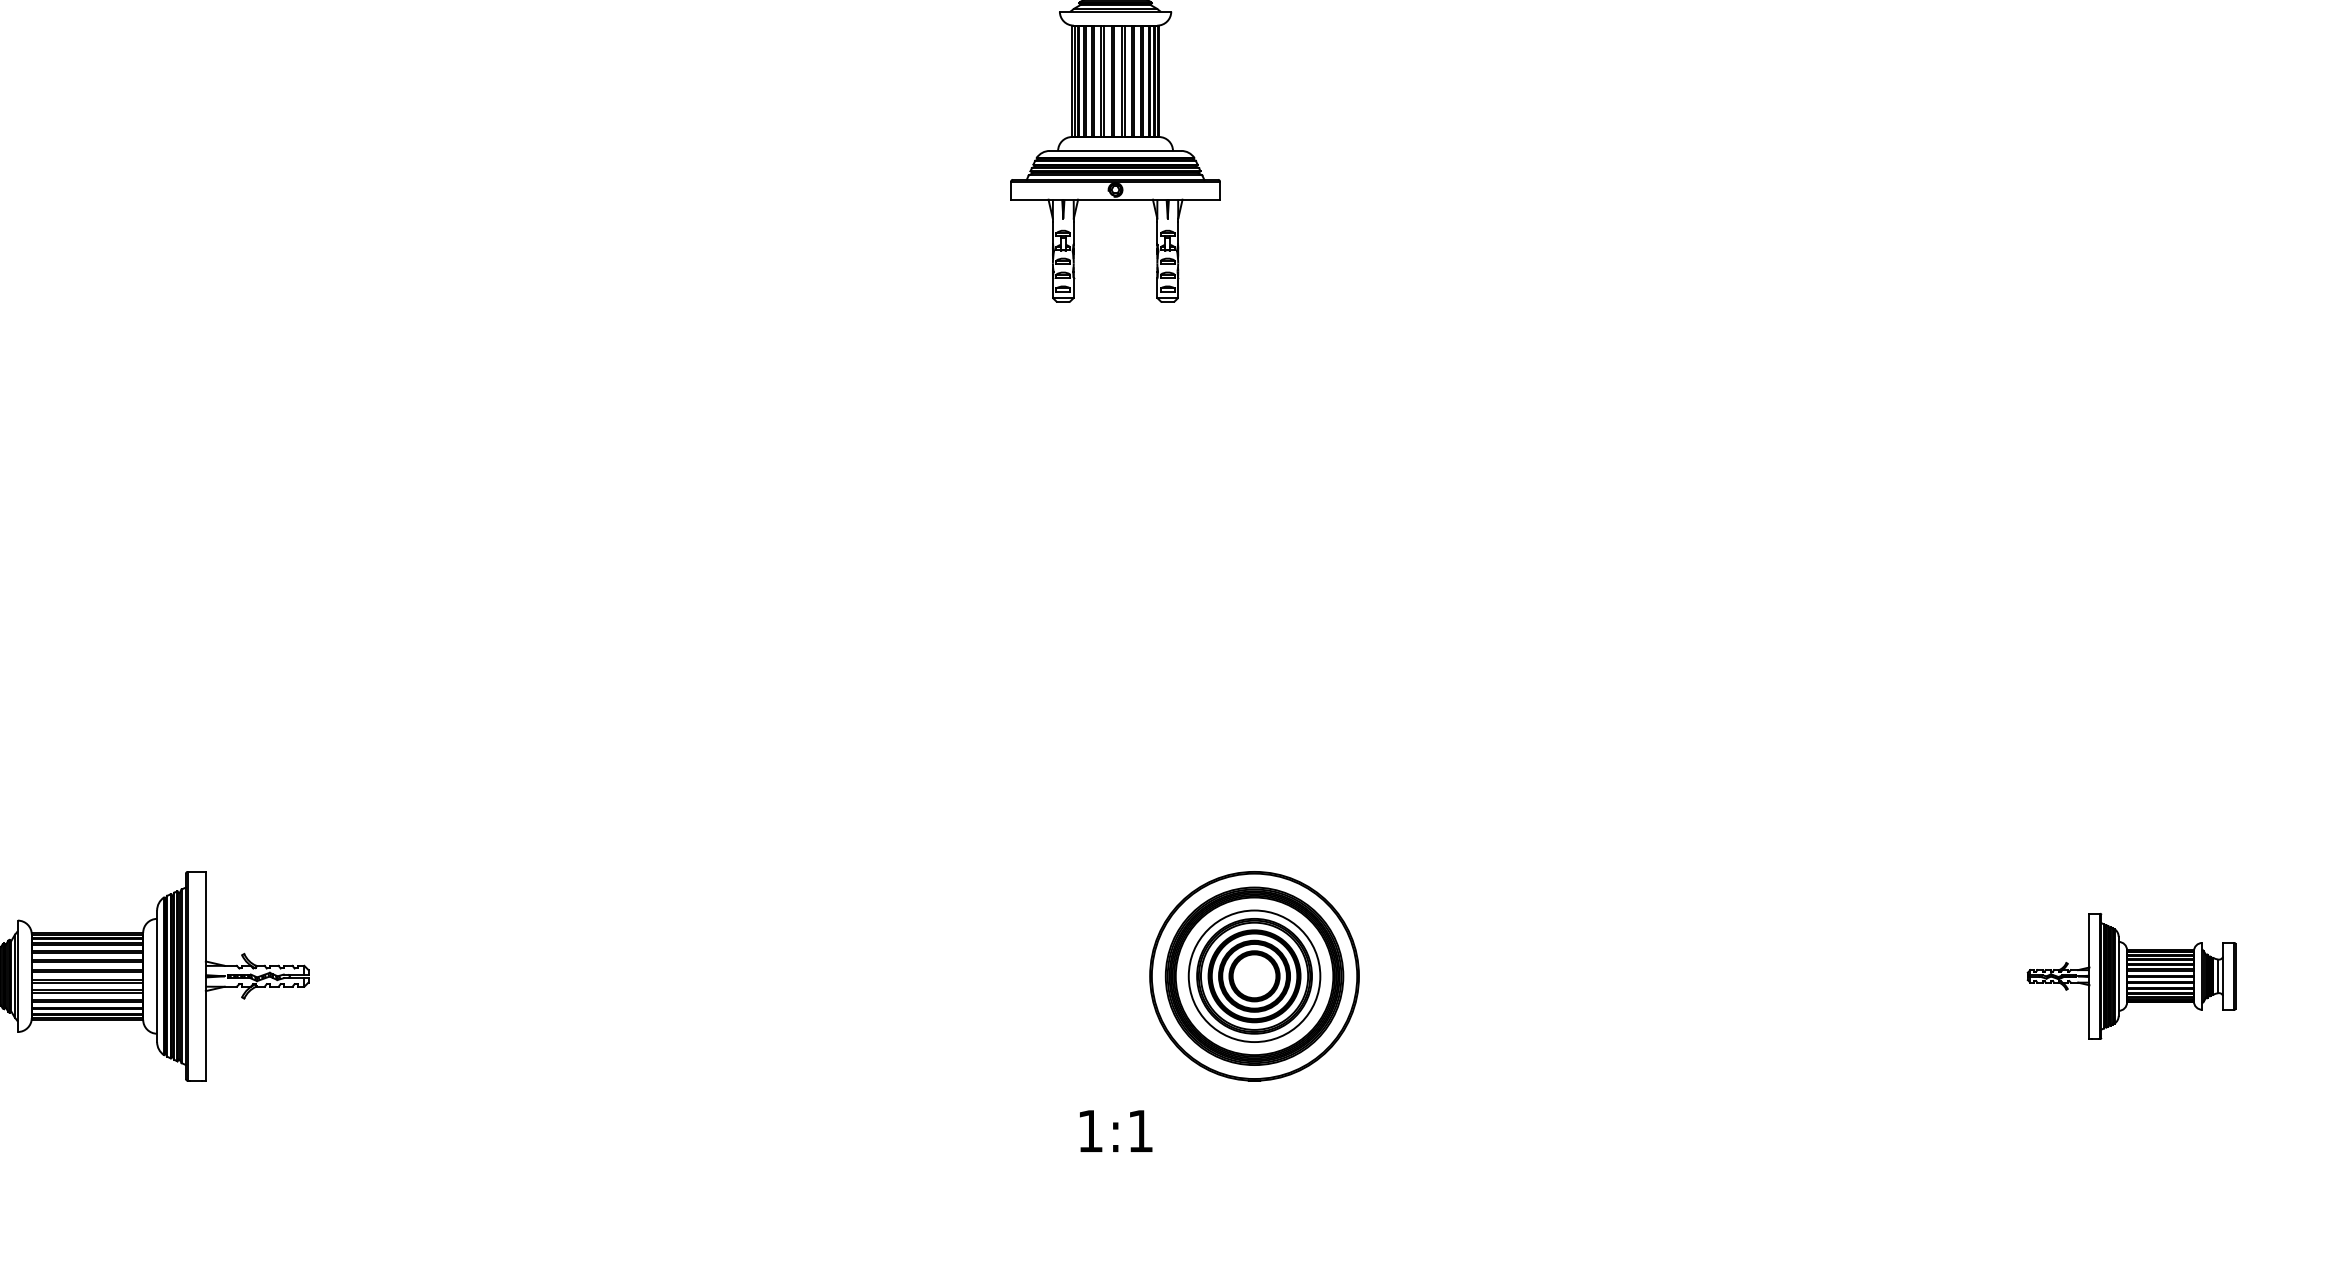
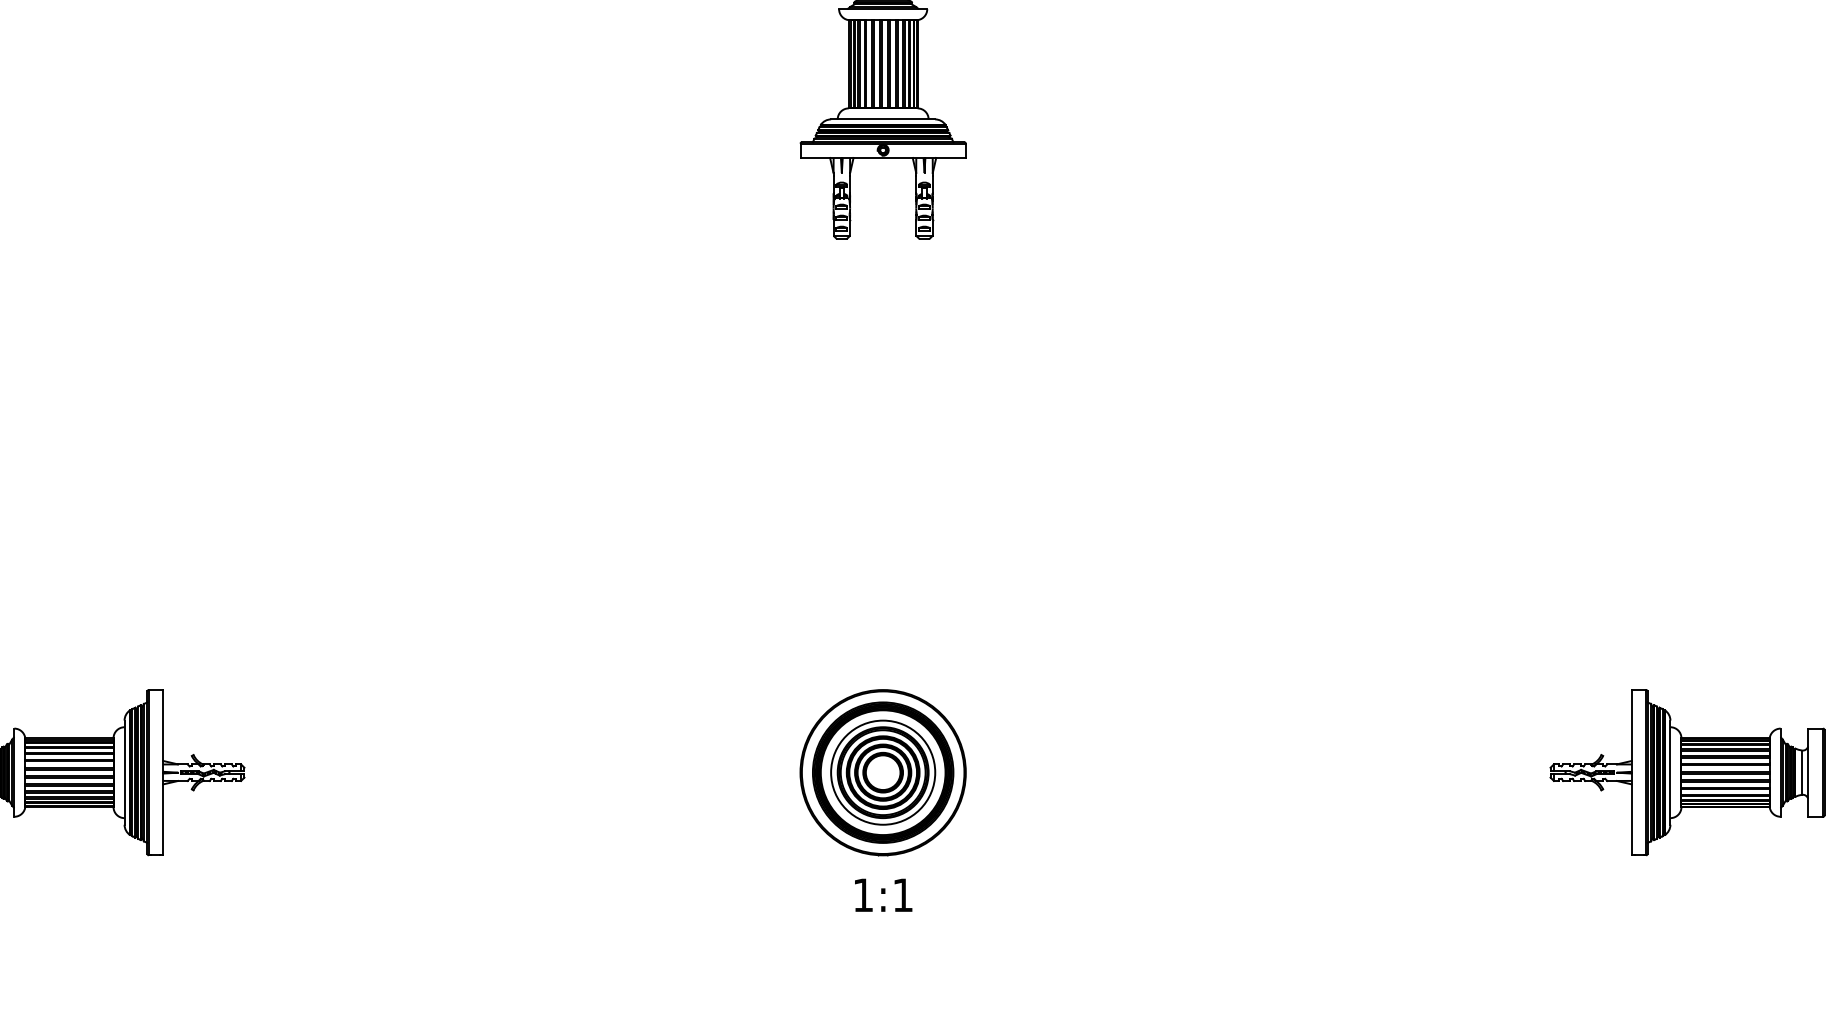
part: (1254, 976) -> (883, 772), moved
part: (2131, 976) -> (1687, 772), size x1.67

